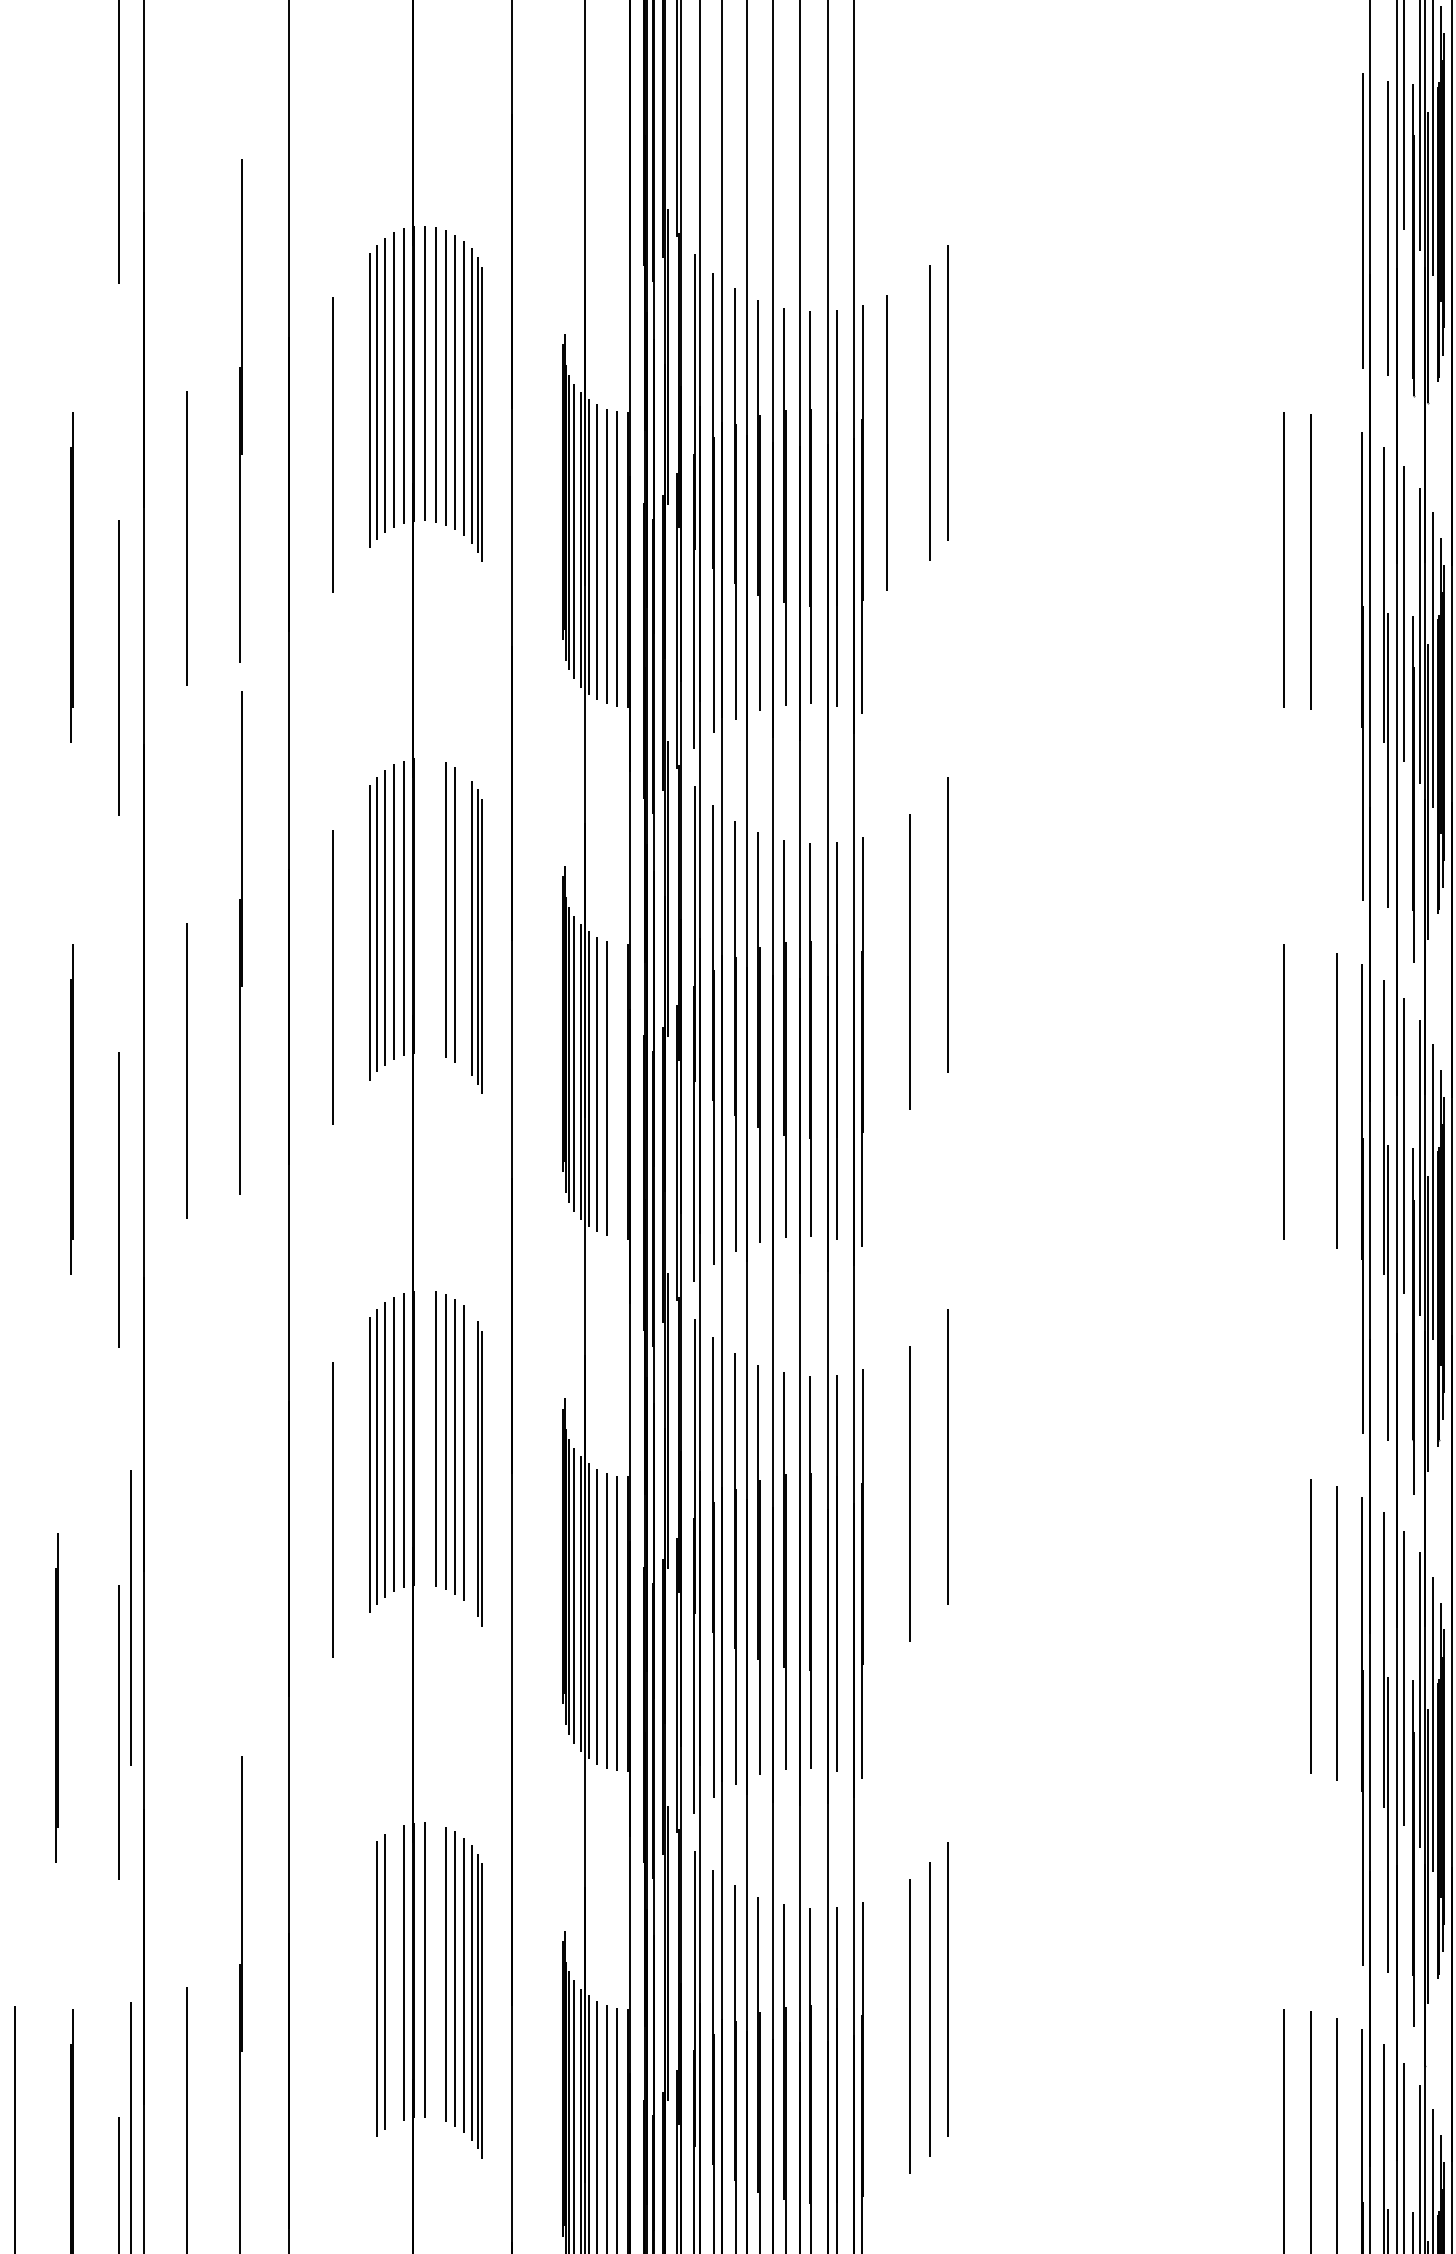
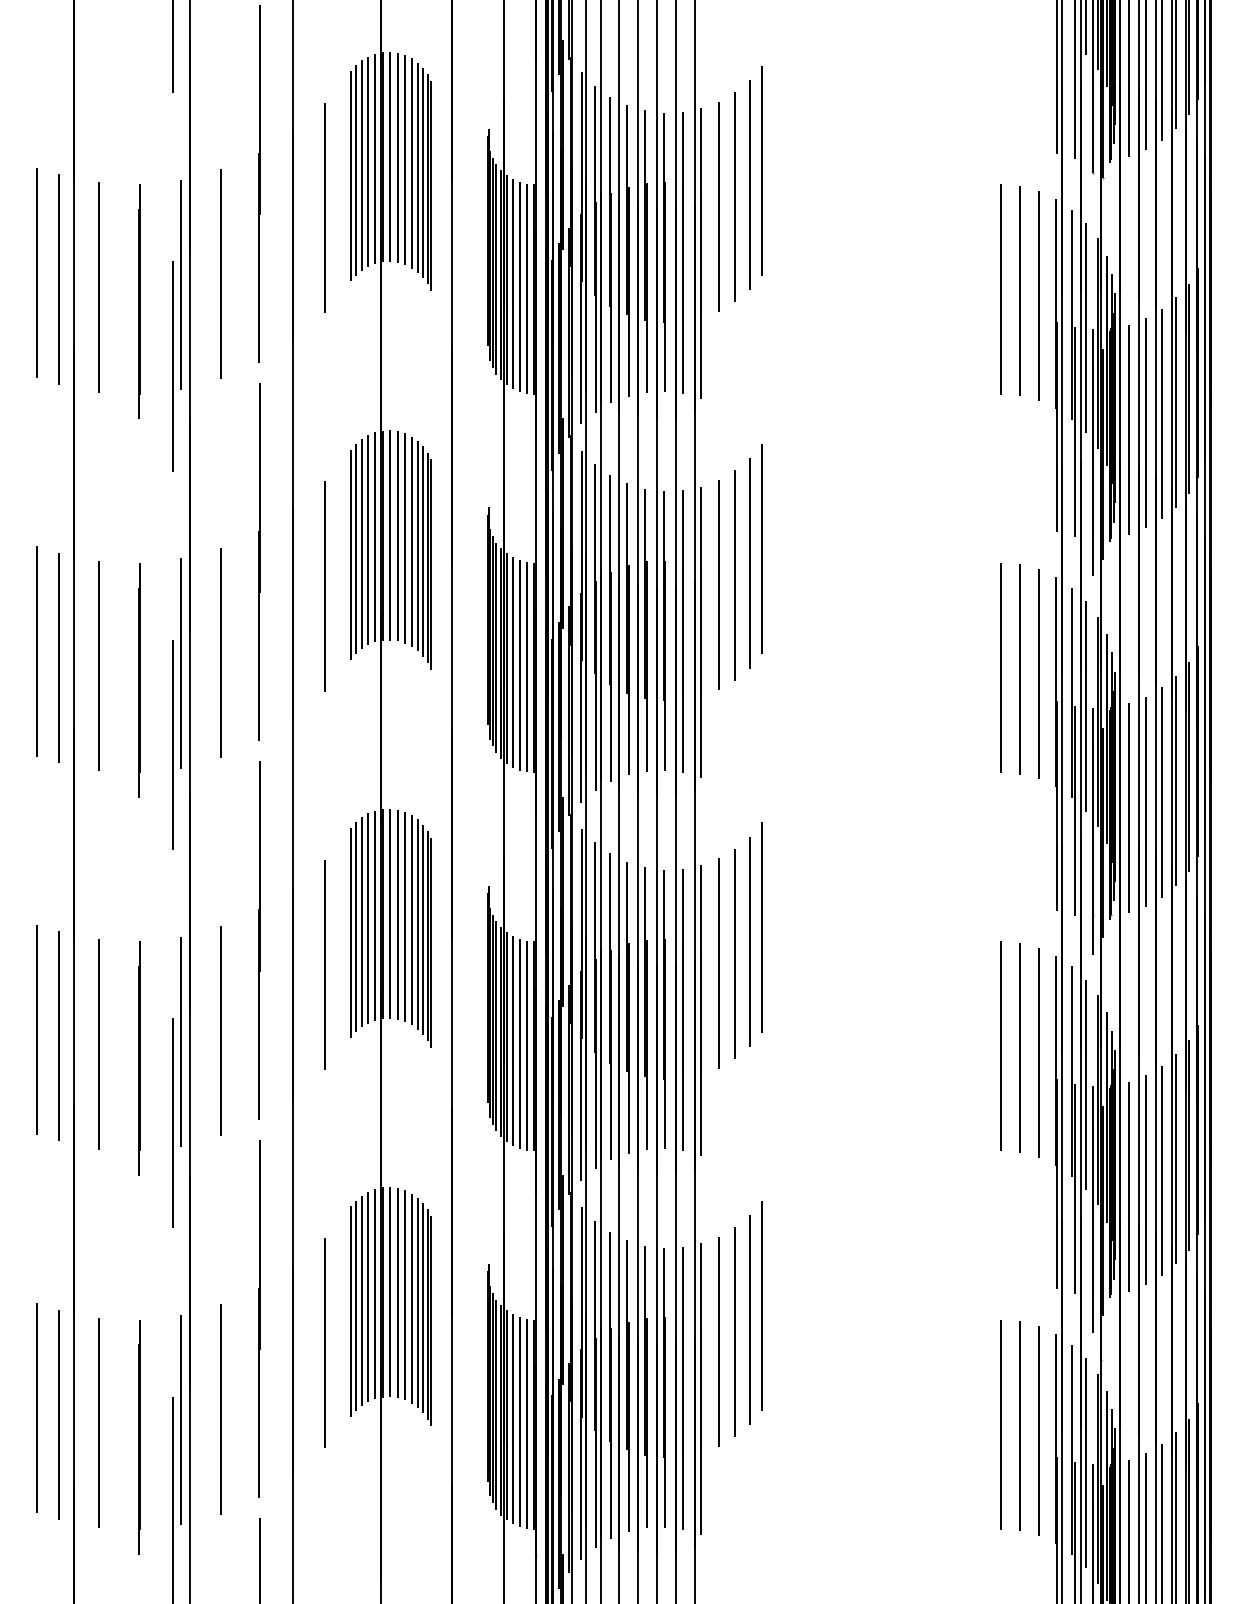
line: (910, 430) -> (735, 197), added
line: (131, 552) -> (181, 284), added
line: (14, 557) -> (98, 287), added
line: (1336, 568) -> (1038, 295), added
line: (425, 905) -> (390, 535), added
line: (435, 907) -> (397, 536), added
line: (463, 921) -> (417, 546), added
line: (930, 945) -> (749, 563), added
line: (886, 974) -> (718, 584), added
line: (131, 1085) -> (181, 663), added
line: (14, 1088) -> (98, 665), added
line: (616, 1091) -> (526, 667), added
line: (1310, 1094) -> (1019, 669), added
line: (425, 1437) -> (390, 913), added
line: (471, 1459) -> (423, 929), added
line: (241, 1475) -> (259, 940), added
line: (930, 1476) -> (749, 941), added
line: (886, 1507) -> (718, 963), added
line: (187, 1603) -> (221, 1031), added
line: (14, 1621) -> (98, 1044), added
line: (1283, 1624) -> (1000, 1046), added
line: (56, 1697) -> (139, 1058), moved
line: (435, 1971) -> (397, 1293), added
line: (394, 1976) -> (368, 1296), added
line: (370, 1997) -> (351, 1311), added
line: (886, 2039) -> (718, 1341), added
line: (332, 2042) -> (324, 1343), added

